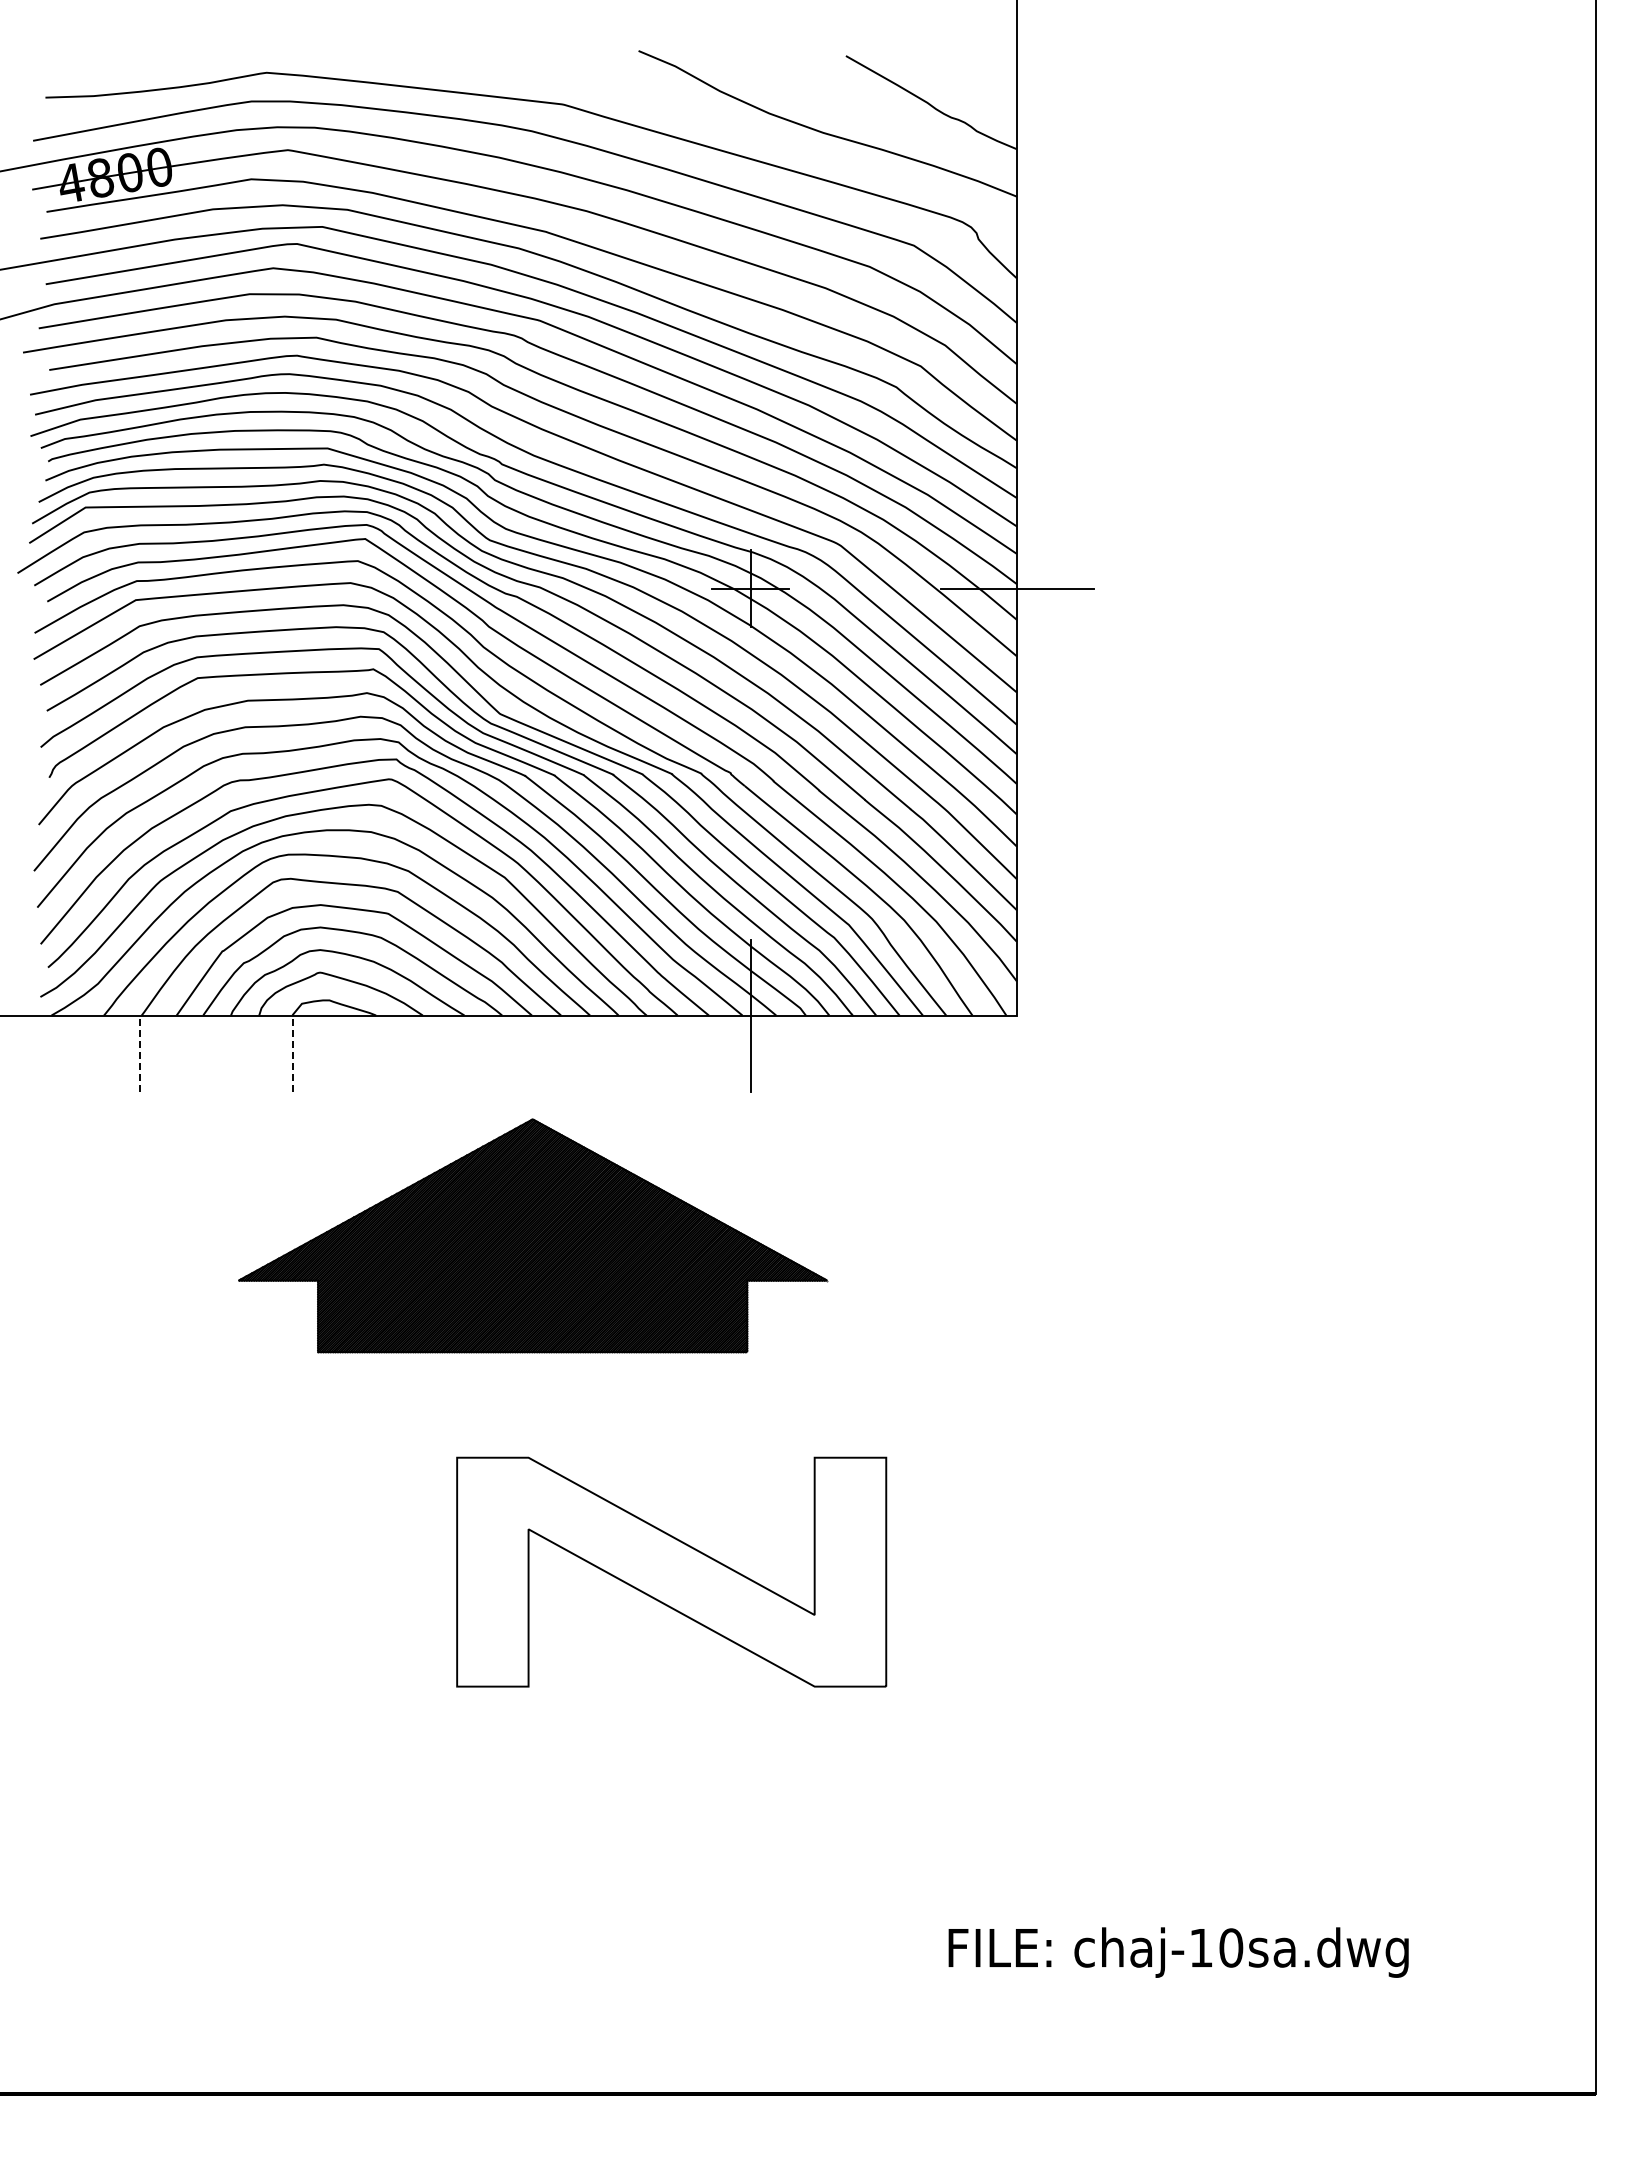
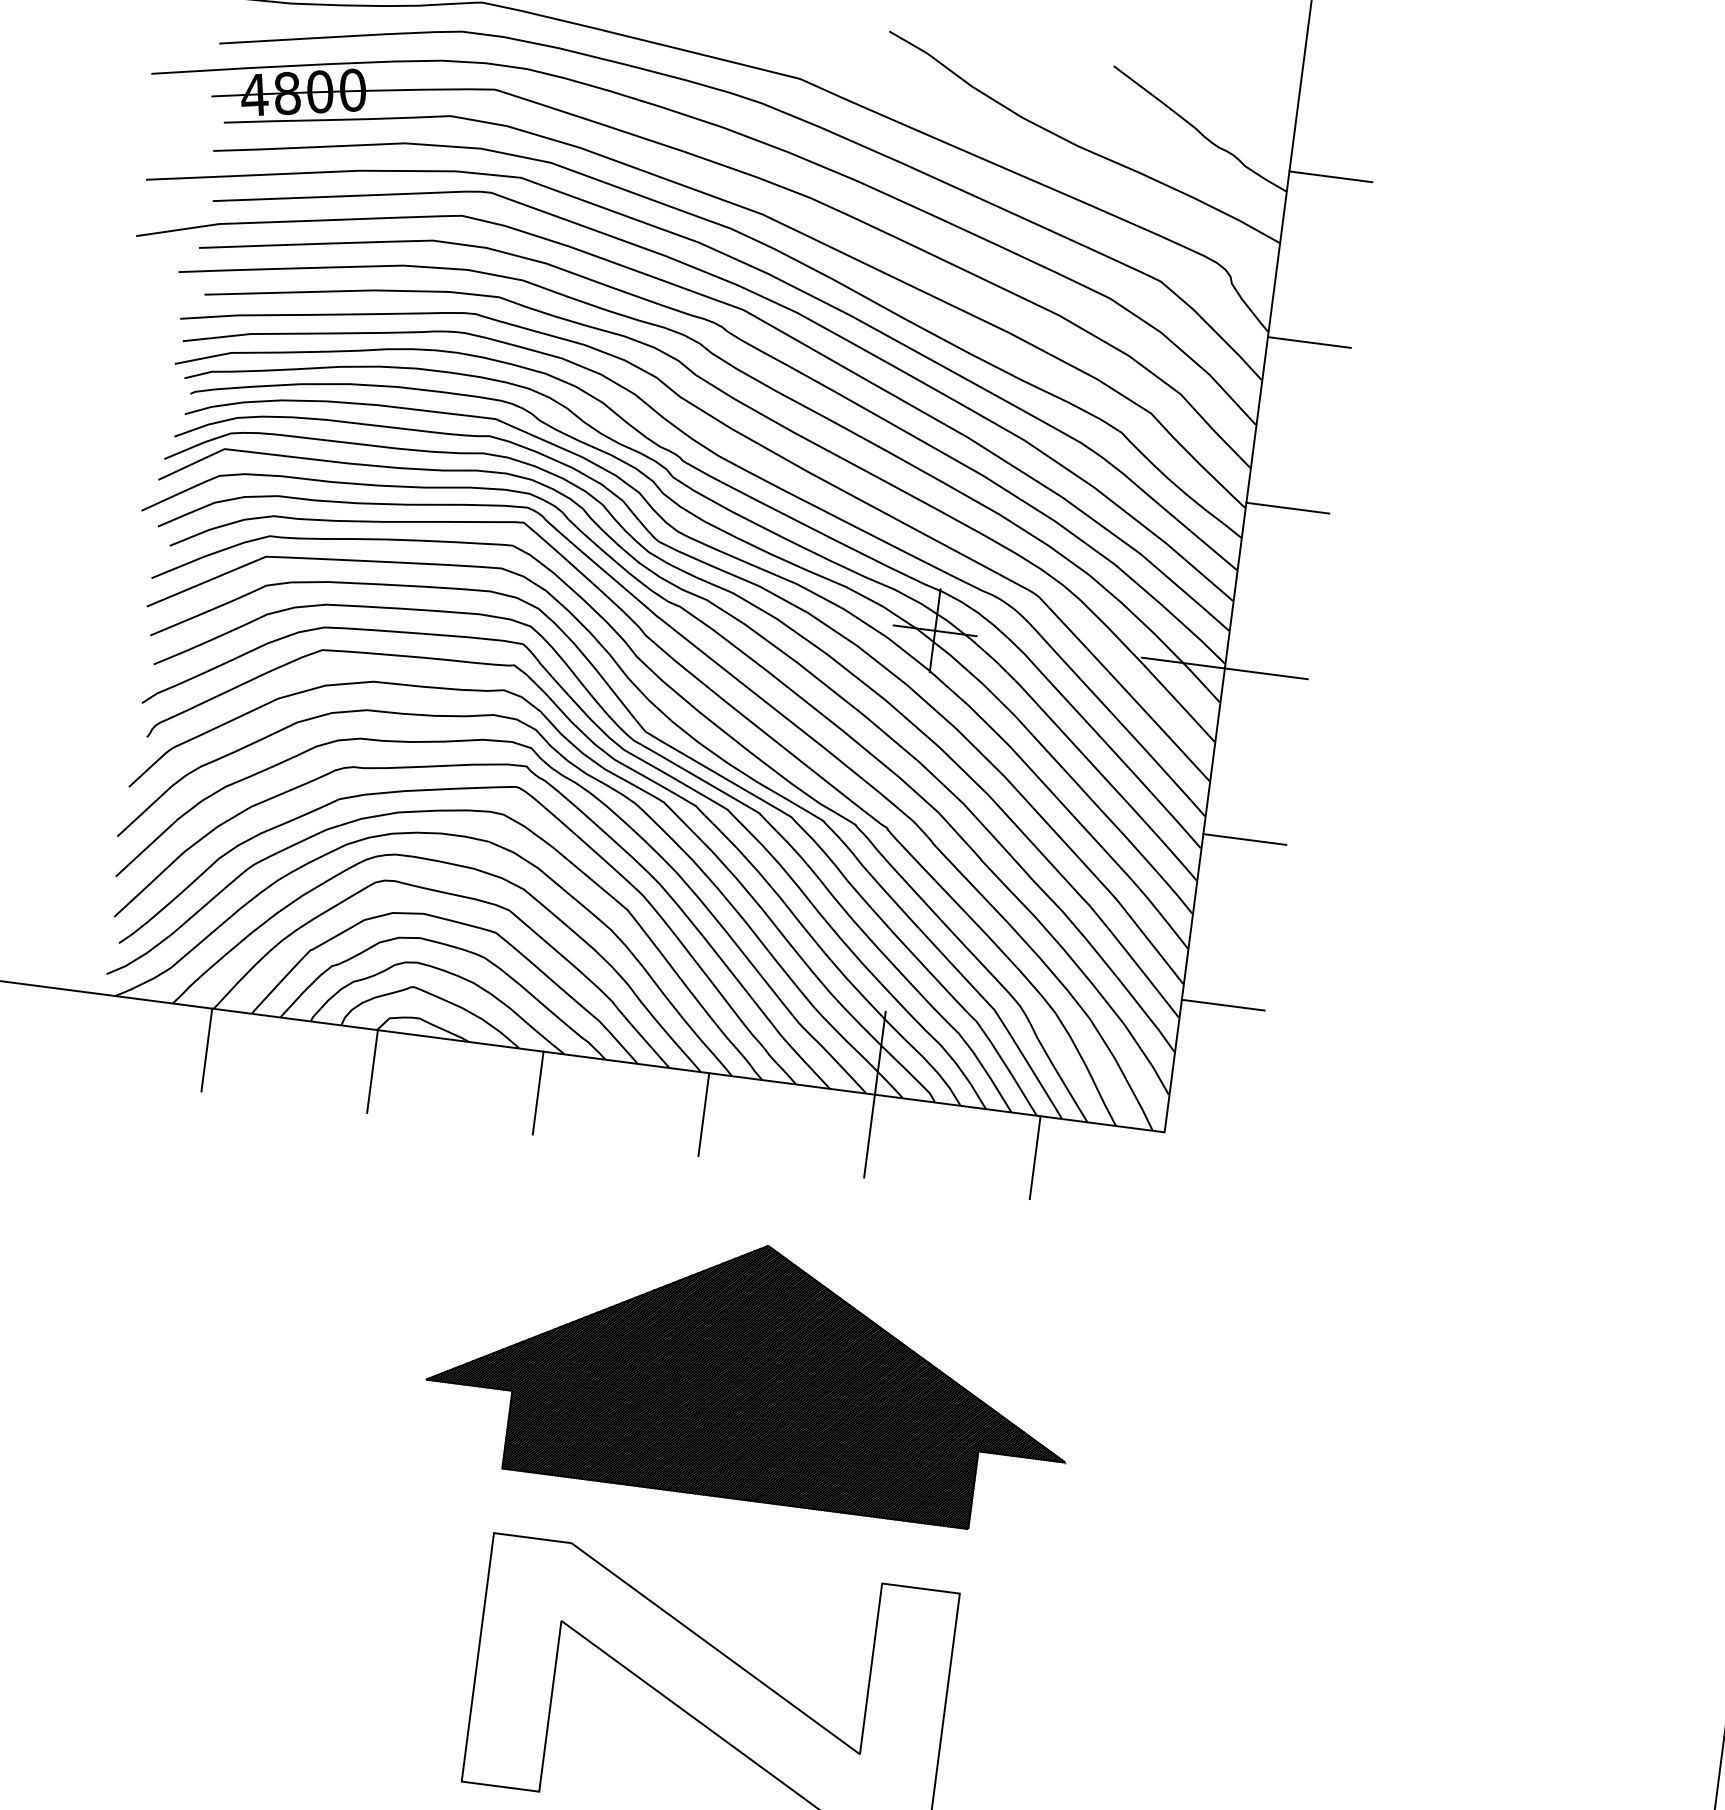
line: (1055, 130) -> (1330, 176), added
line: (1055, 283) -> (1309, 342), added
line: (1055, 435) -> (1287, 507), added
line: (1055, 741) -> (1244, 839), added
line: (1055, 893) -> (1223, 1004), added
line: (140, 1053) -> (207, 1049), dashed -> solid
line: (292, 1053) -> (372, 1071), dashed -> solid
line: (445, 1053) -> (538, 1092), added
line: (597, 1053) -> (703, 1114), added
line: (903, 1053) -> (1035, 1157), added
part: (533, 1235) -> (752, 1372), moved

